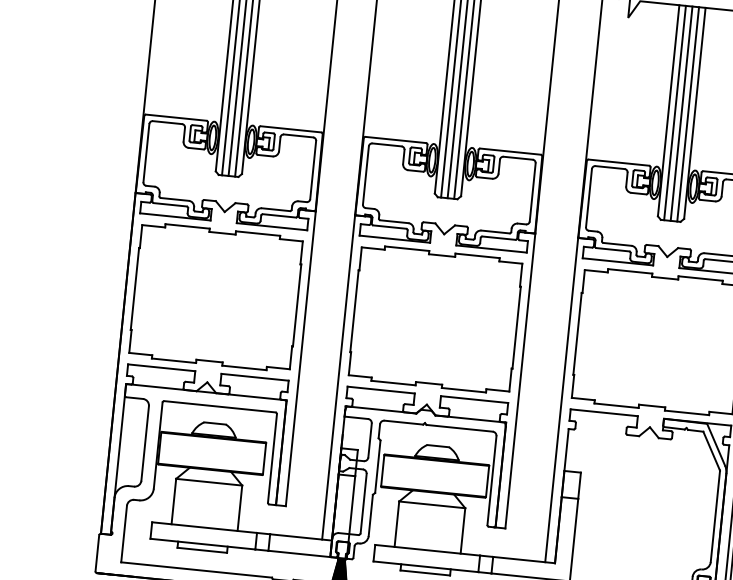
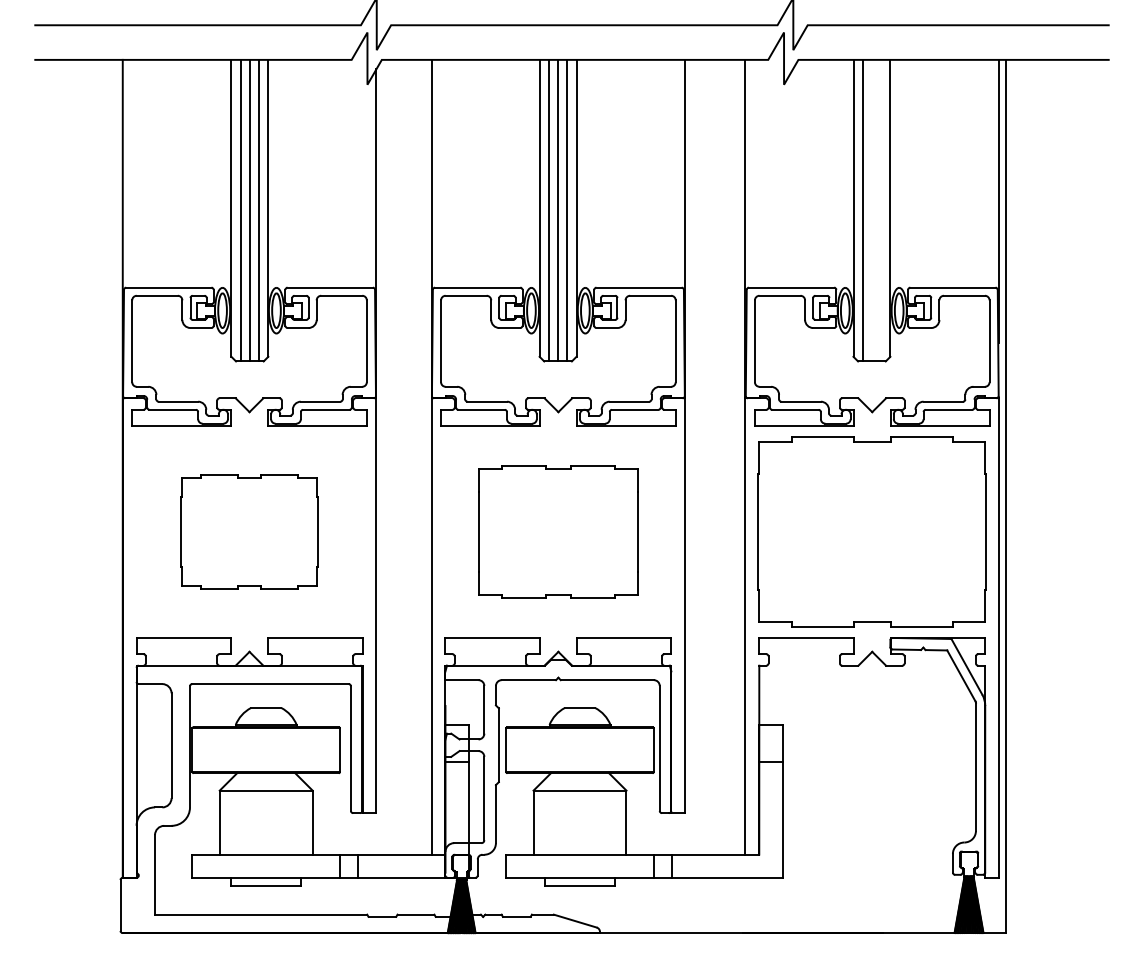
line: (681, 113) -> (871, 210), removed
line: (688, 114) -> (881, 210), removed
part: (216, 296) -> (249, 531), size x0.6
part: (435, 319) -> (558, 531), size x0.7

